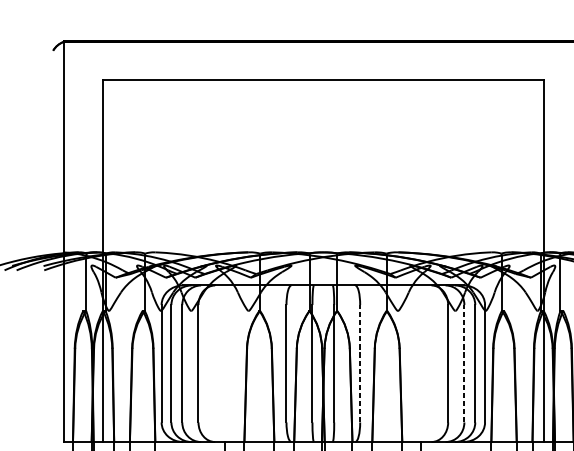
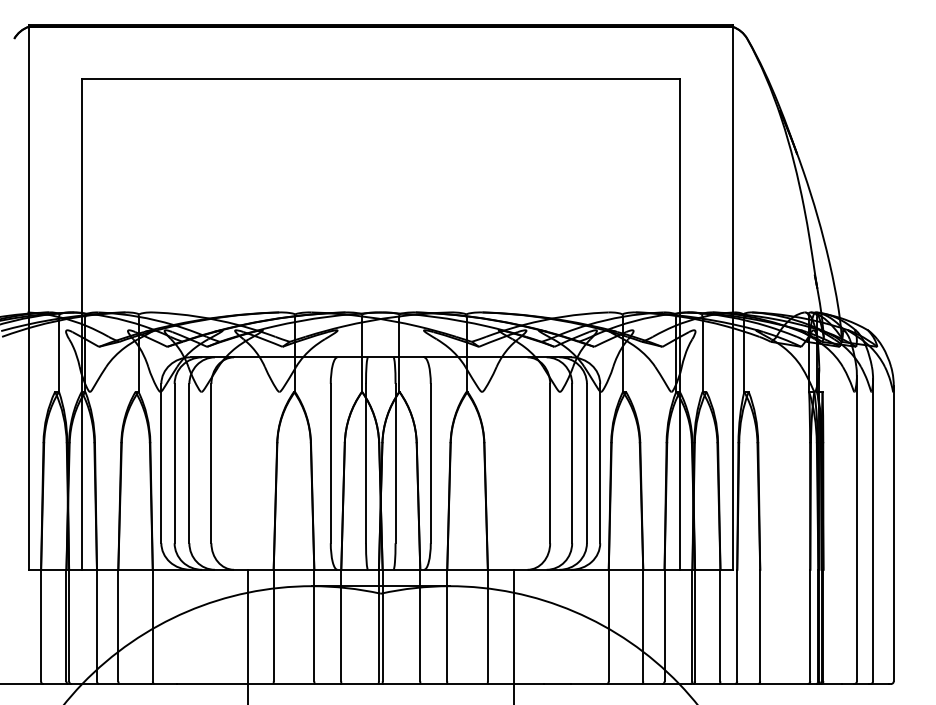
line: (359, 363) -> (430, 463), dashed -> solid
line: (464, 363) -> (572, 463), dashed -> solid

